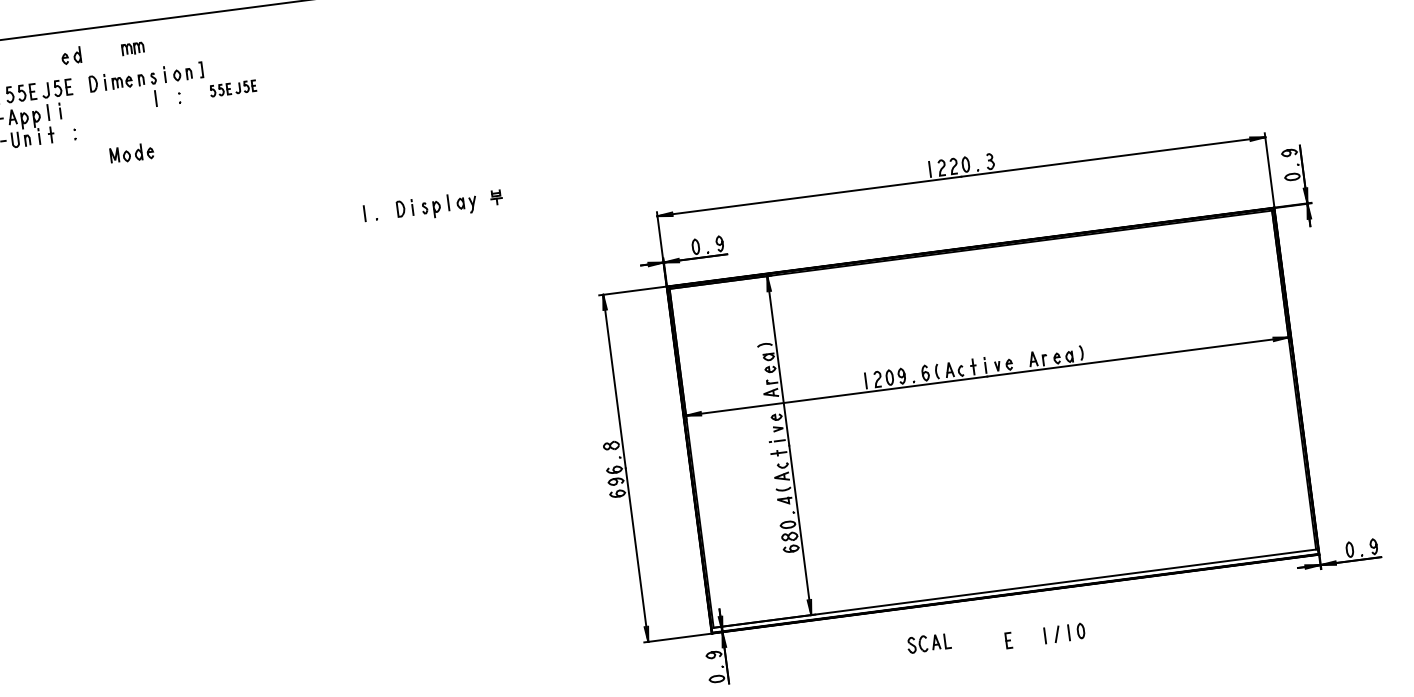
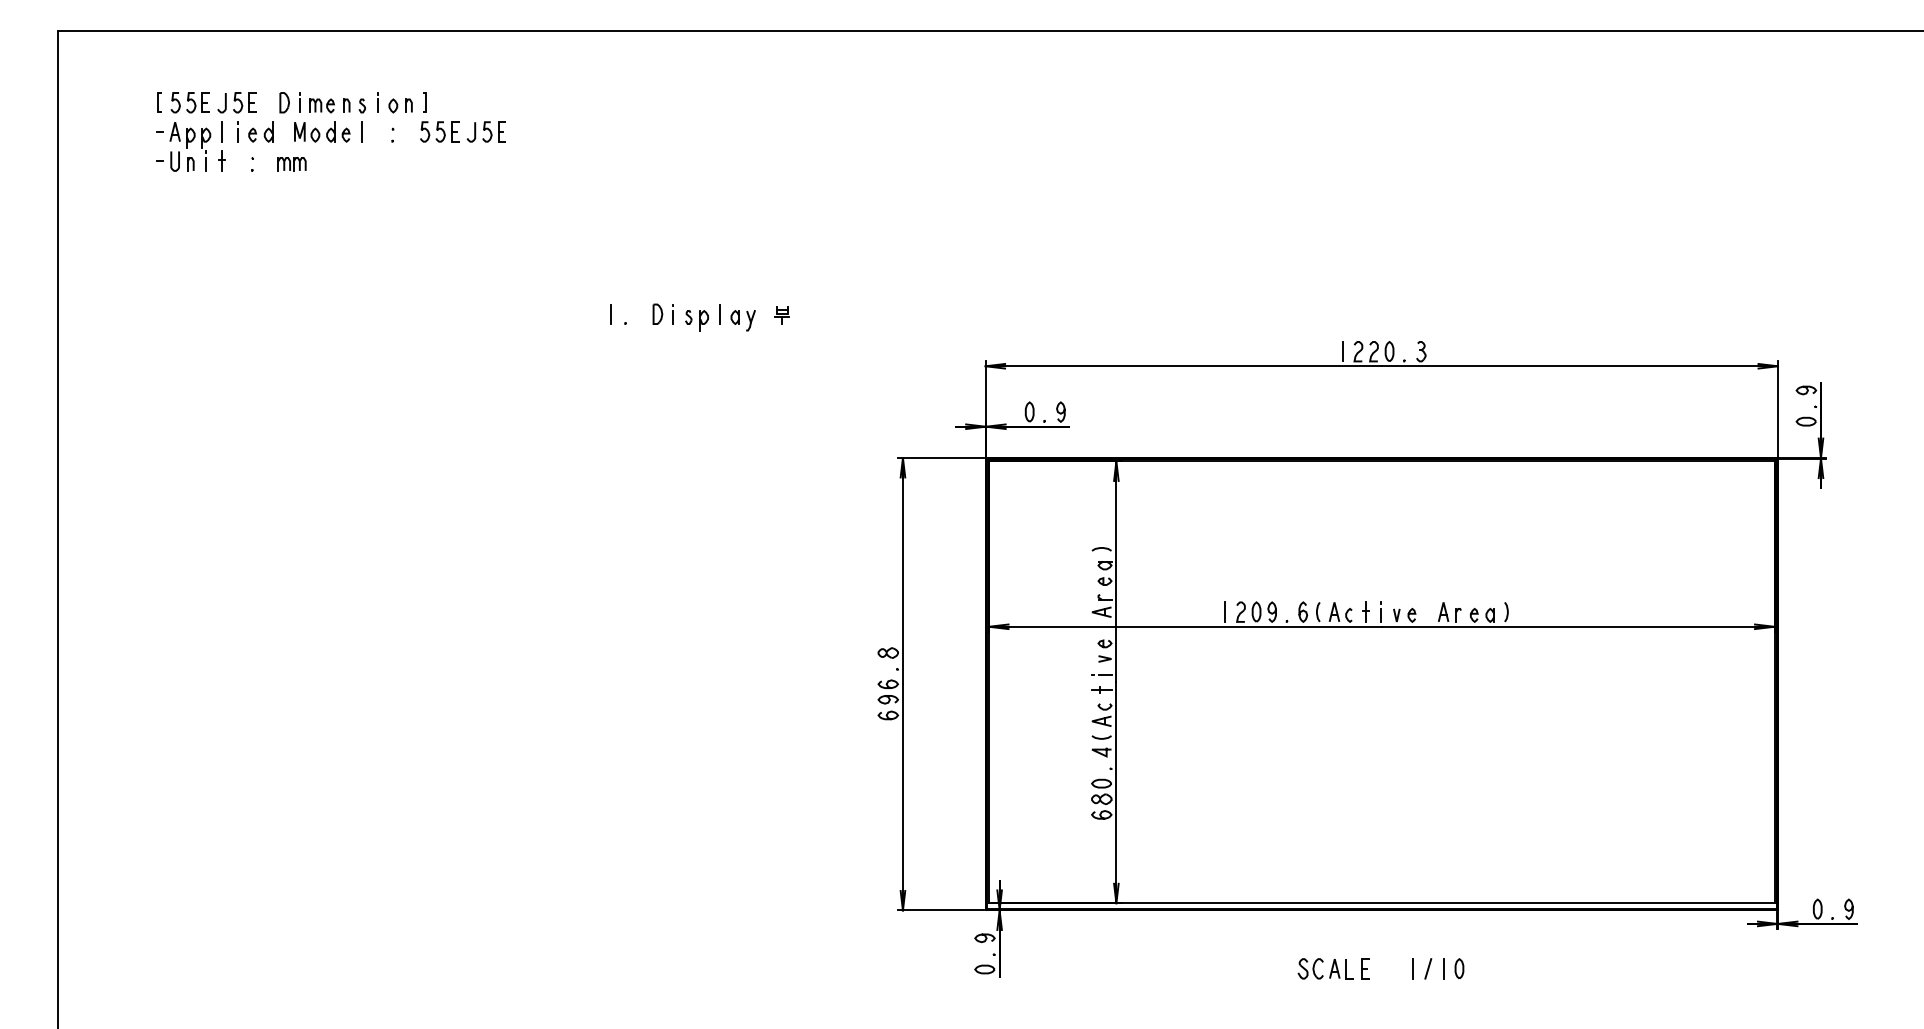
part: (132, 49) -> (291, 164), moved
part: (71, 55) -> (260, 131), moved
part: (232, 88) -> (462, 131), size x1.43
part: (132, 152) -> (322, 131), moved
part: (928, 642) -> (1325, 968), moved

